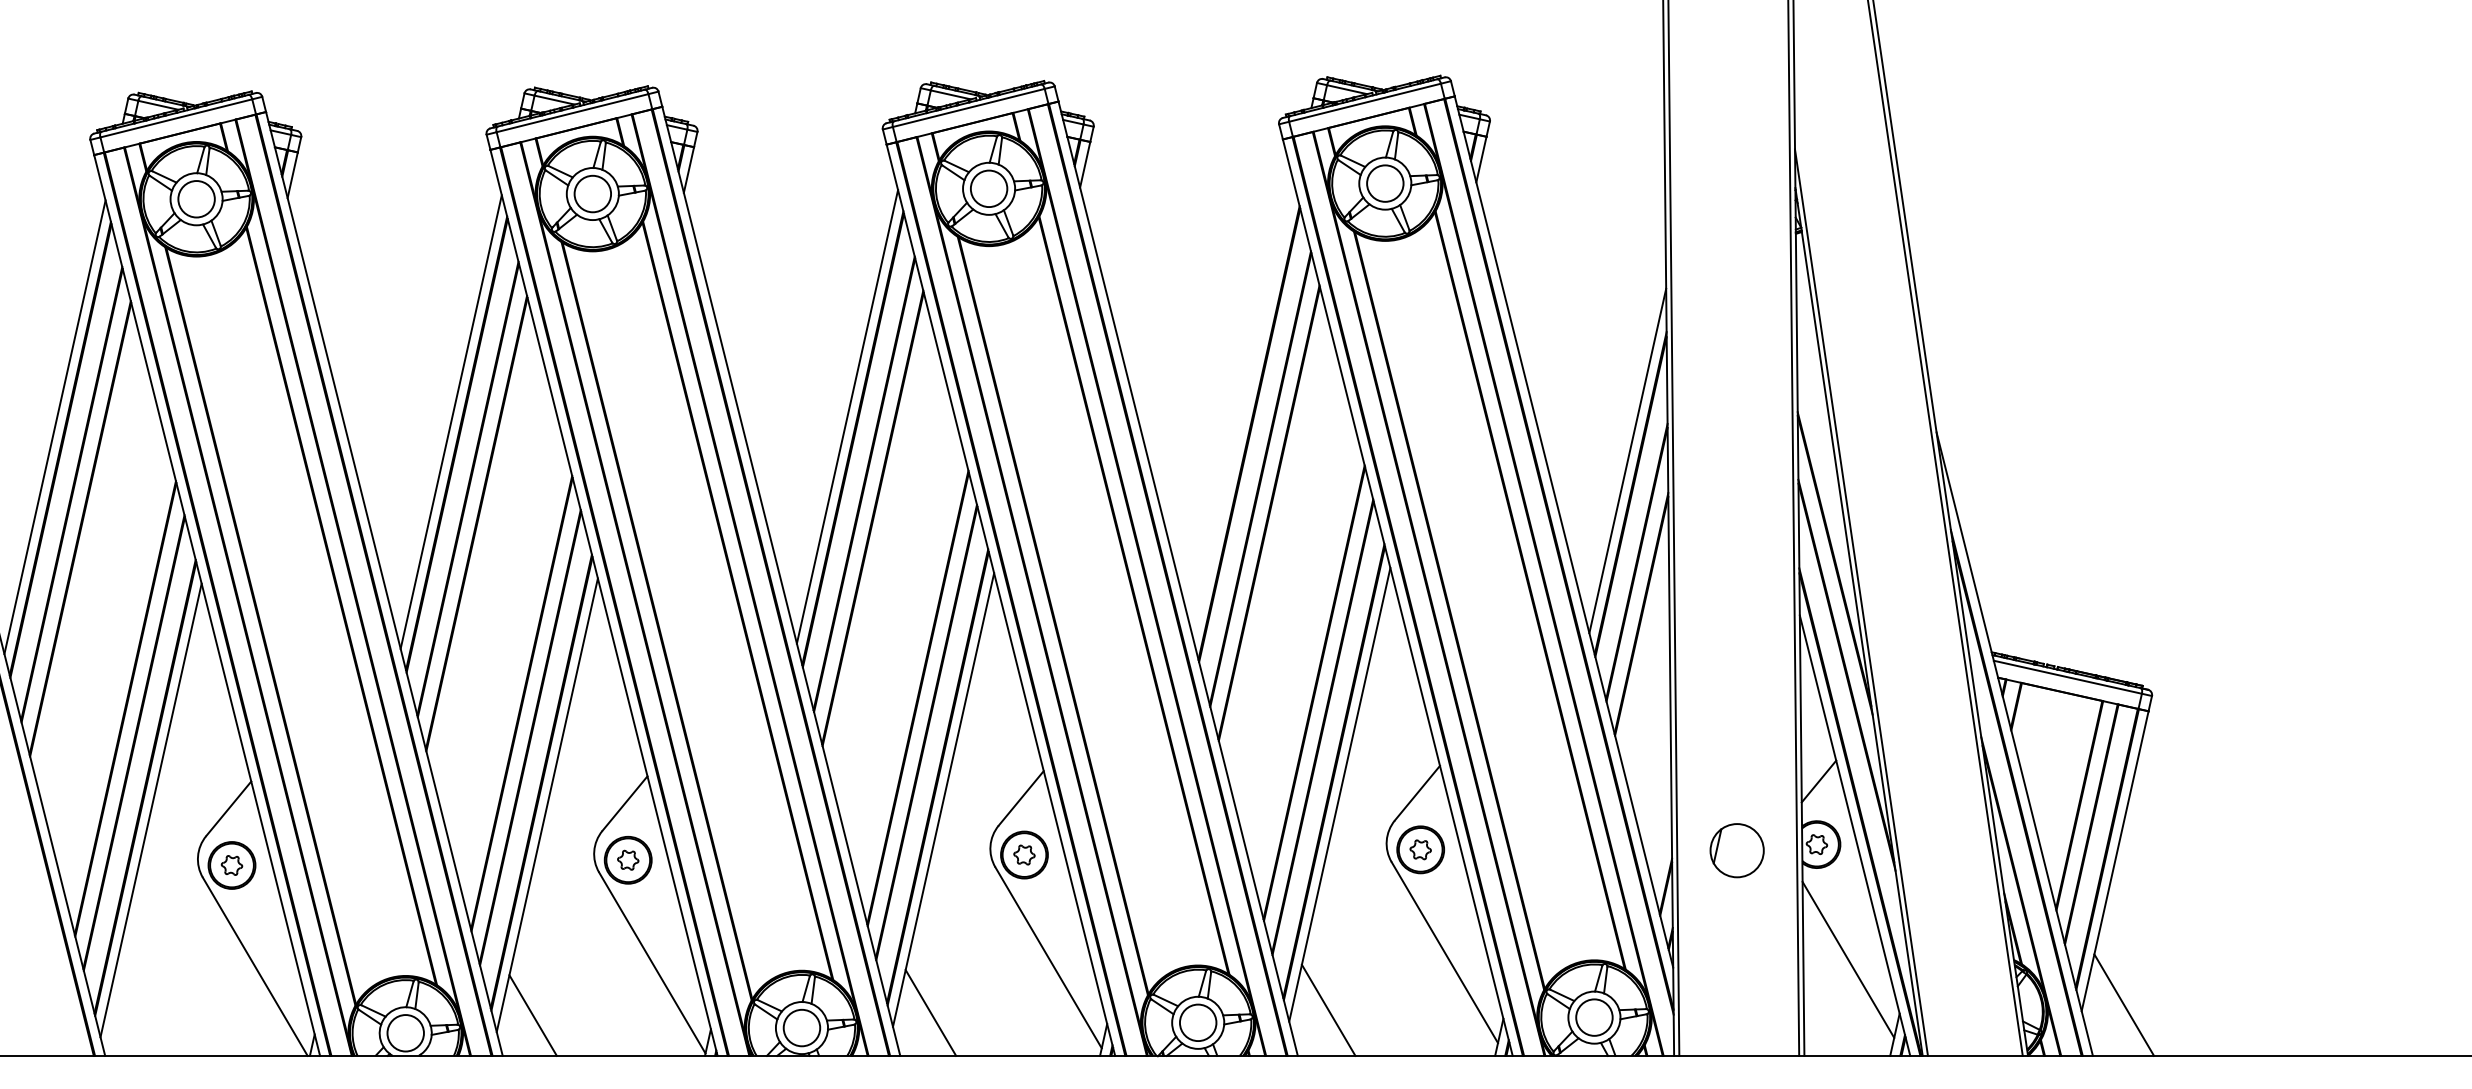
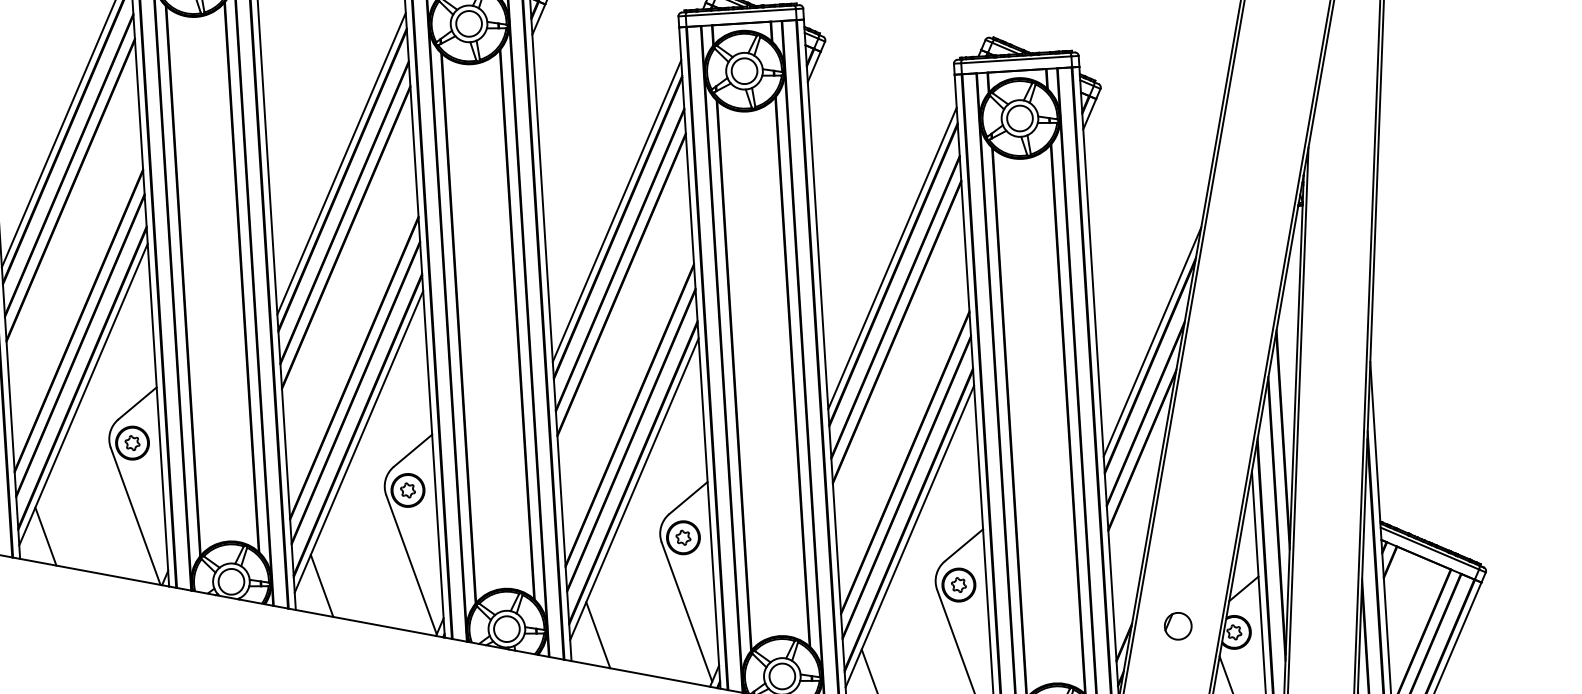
line: (1243, 411) -> (892, 258), added
part: (1736, 850) -> (1177, 626), size x0.71
line: (135, 1017) -> (46, 536), added

